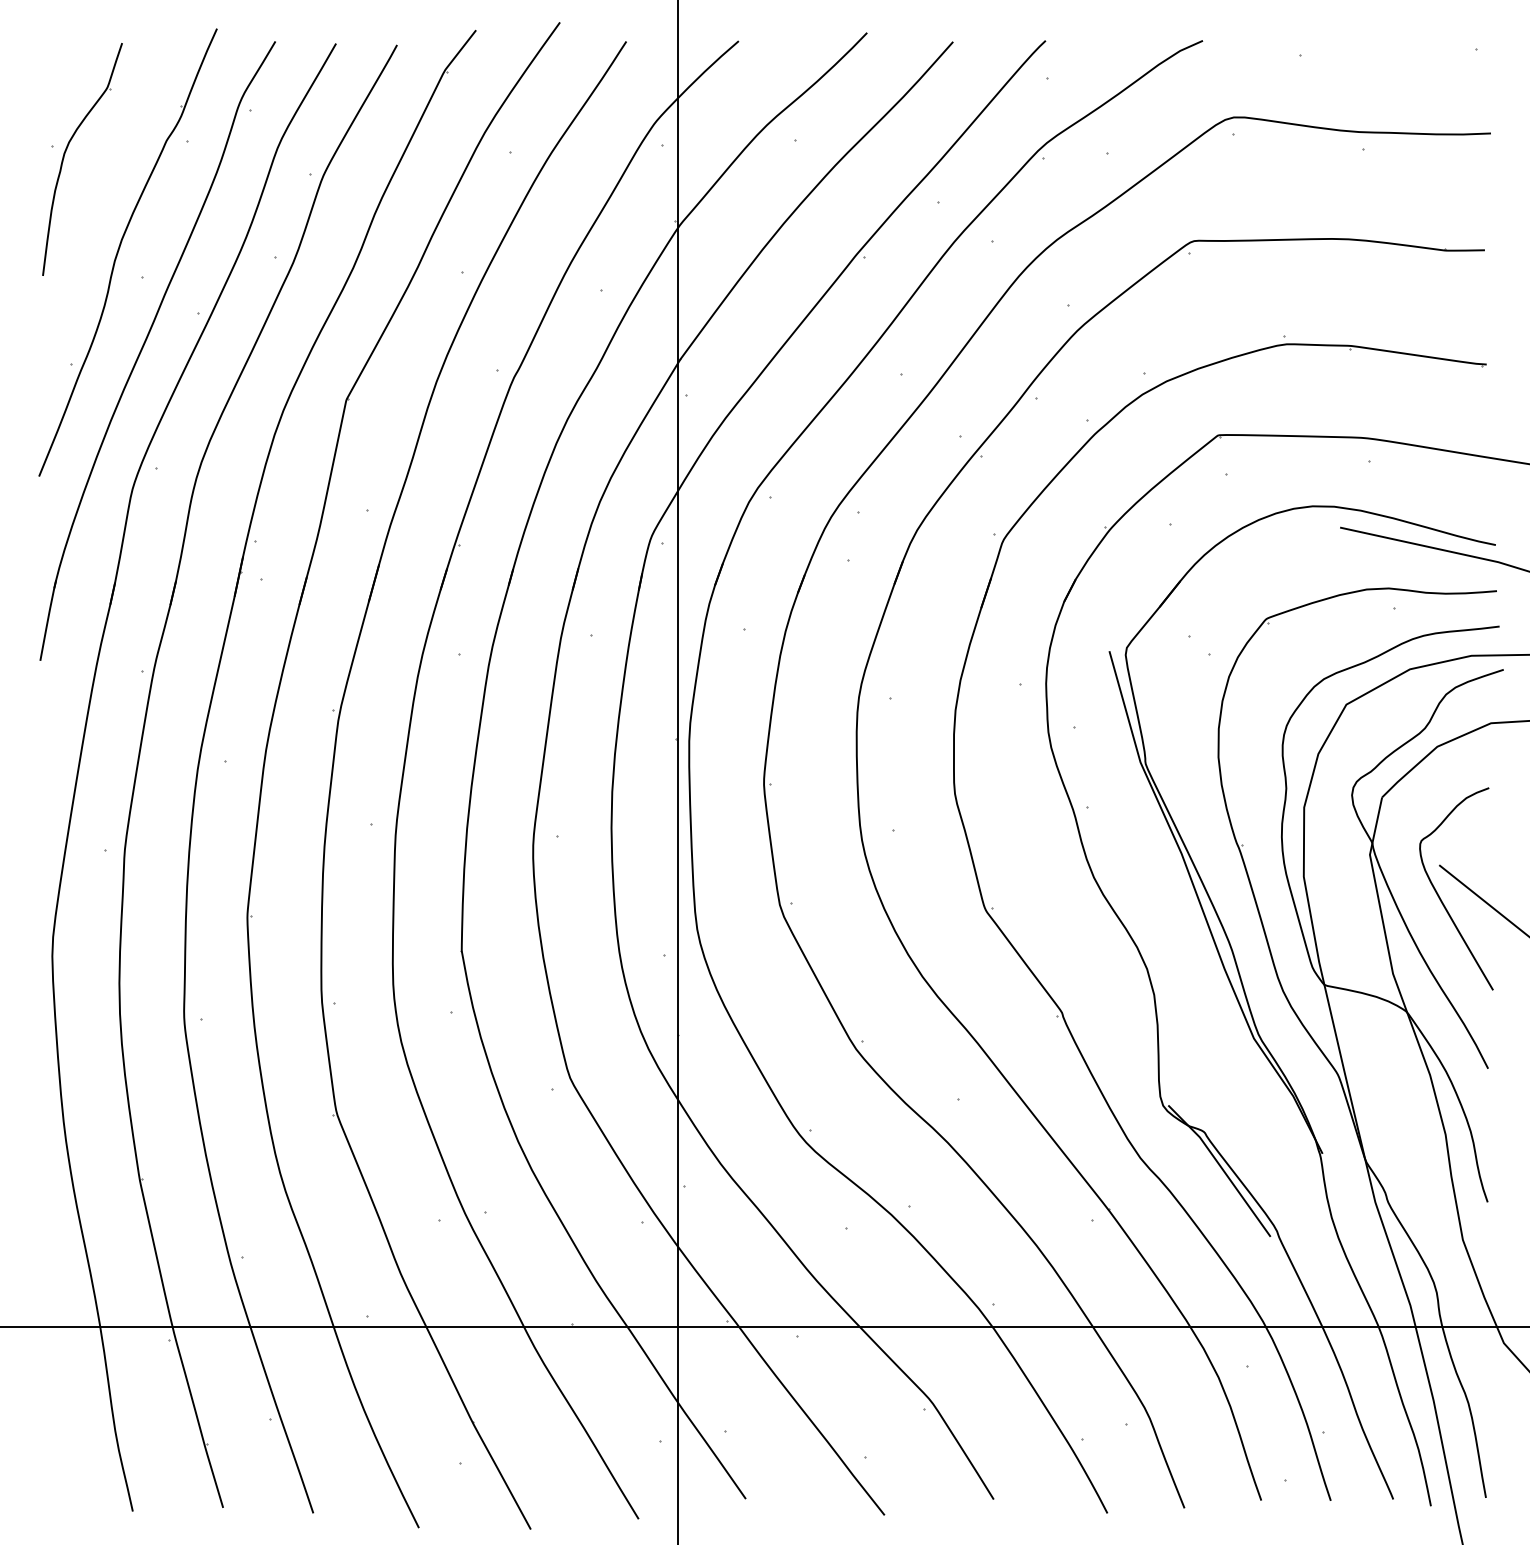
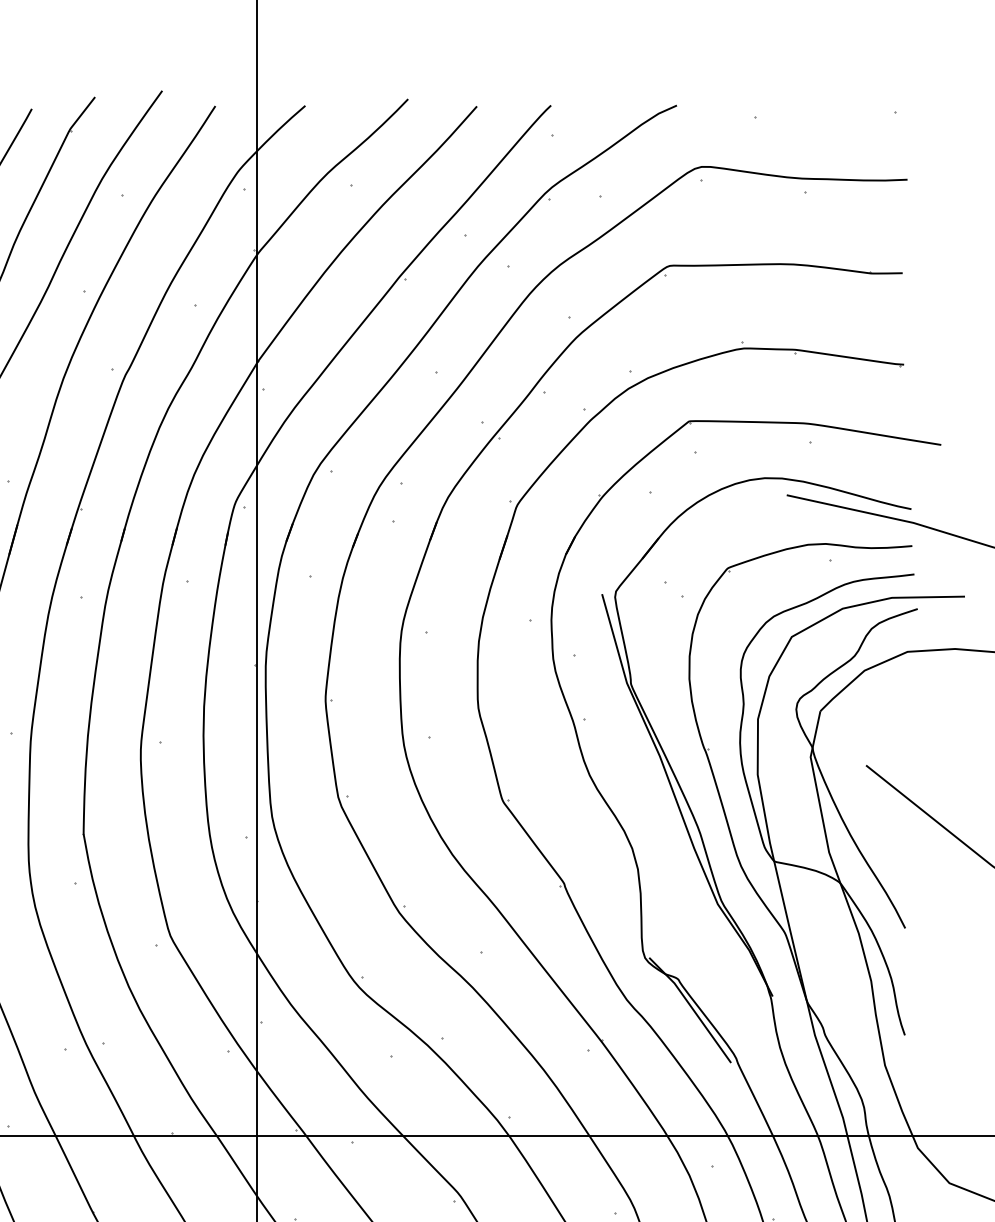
curve: (1440, 897) -> (867, 791), removed

